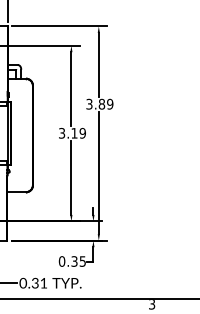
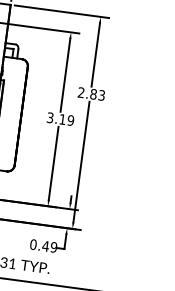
text: (99, 104) -> (91, 94), 3.89 -> 2.83
text: (78, 261) -> (49, 246), 0.35 -> 0.49

